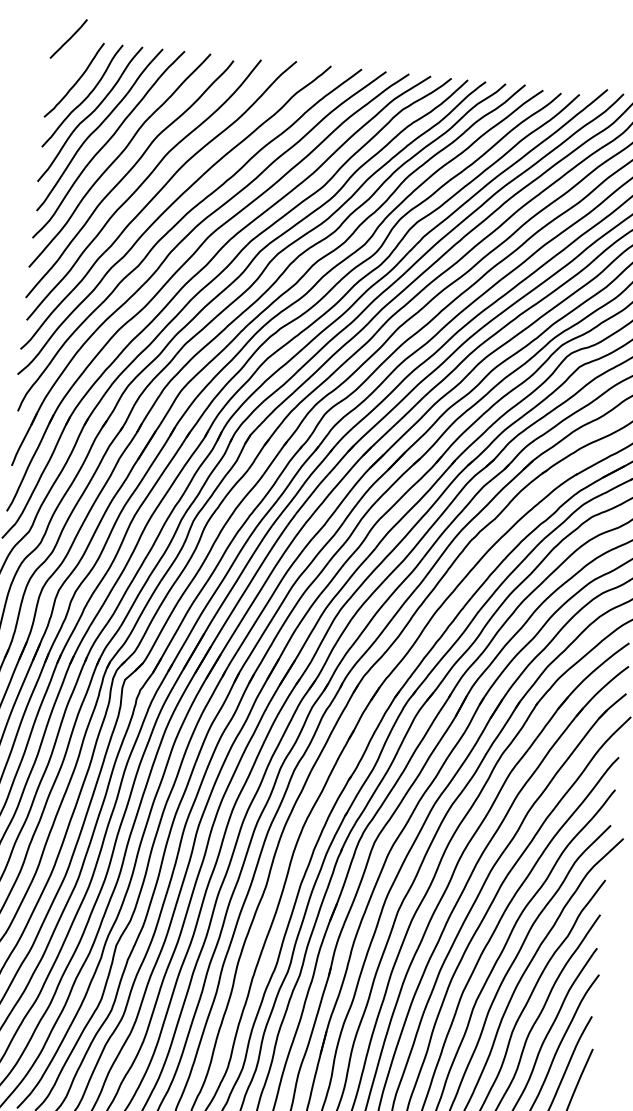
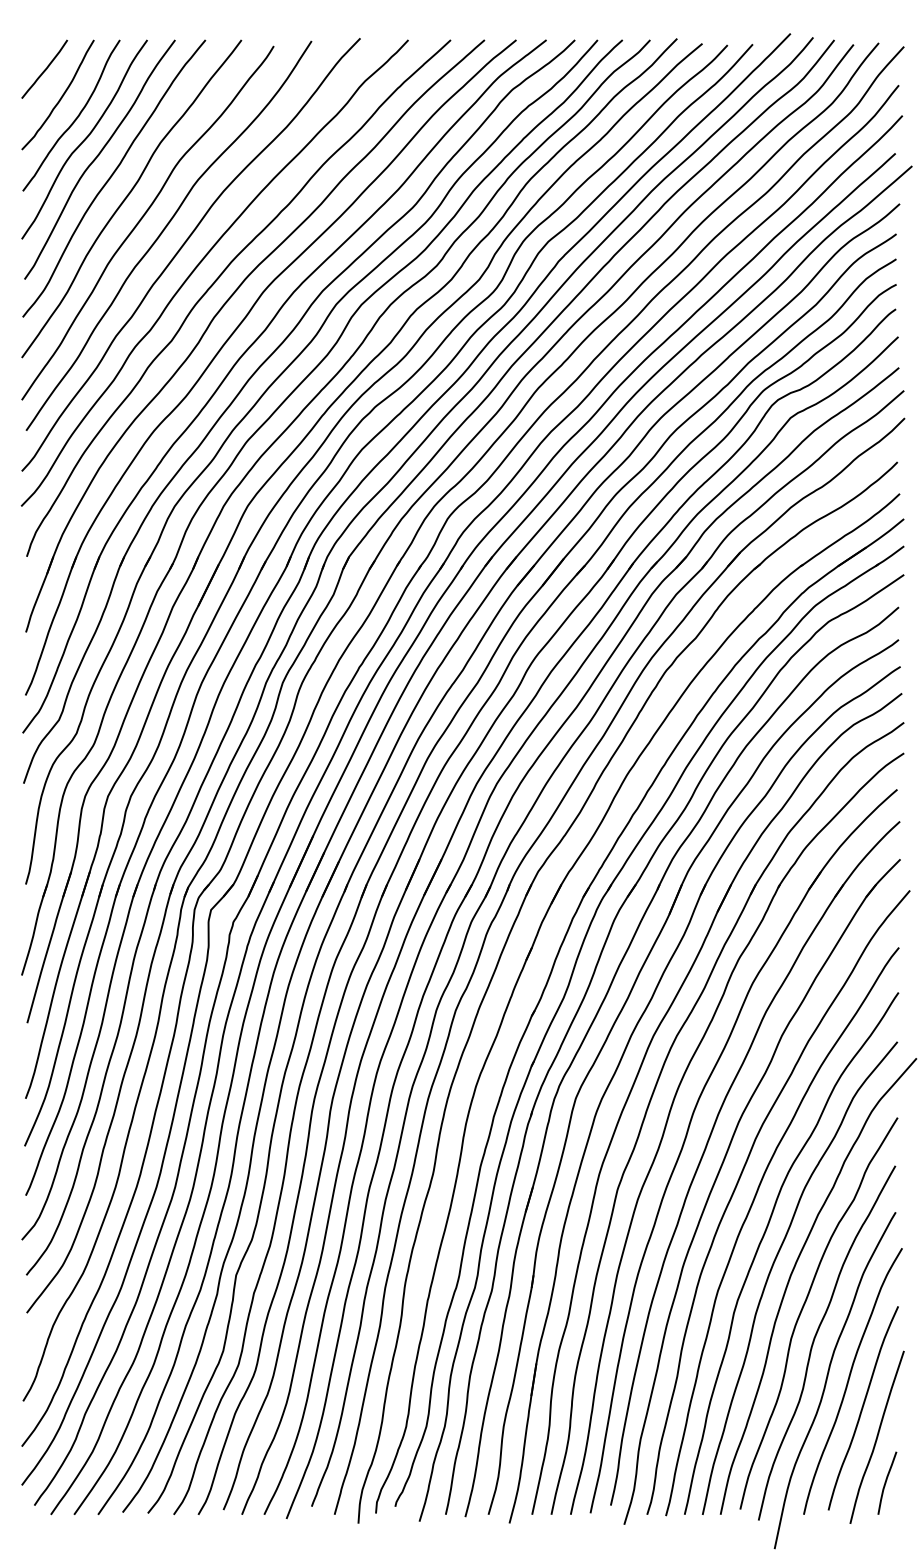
curve: (69, 38) -> (45, 68), moved

